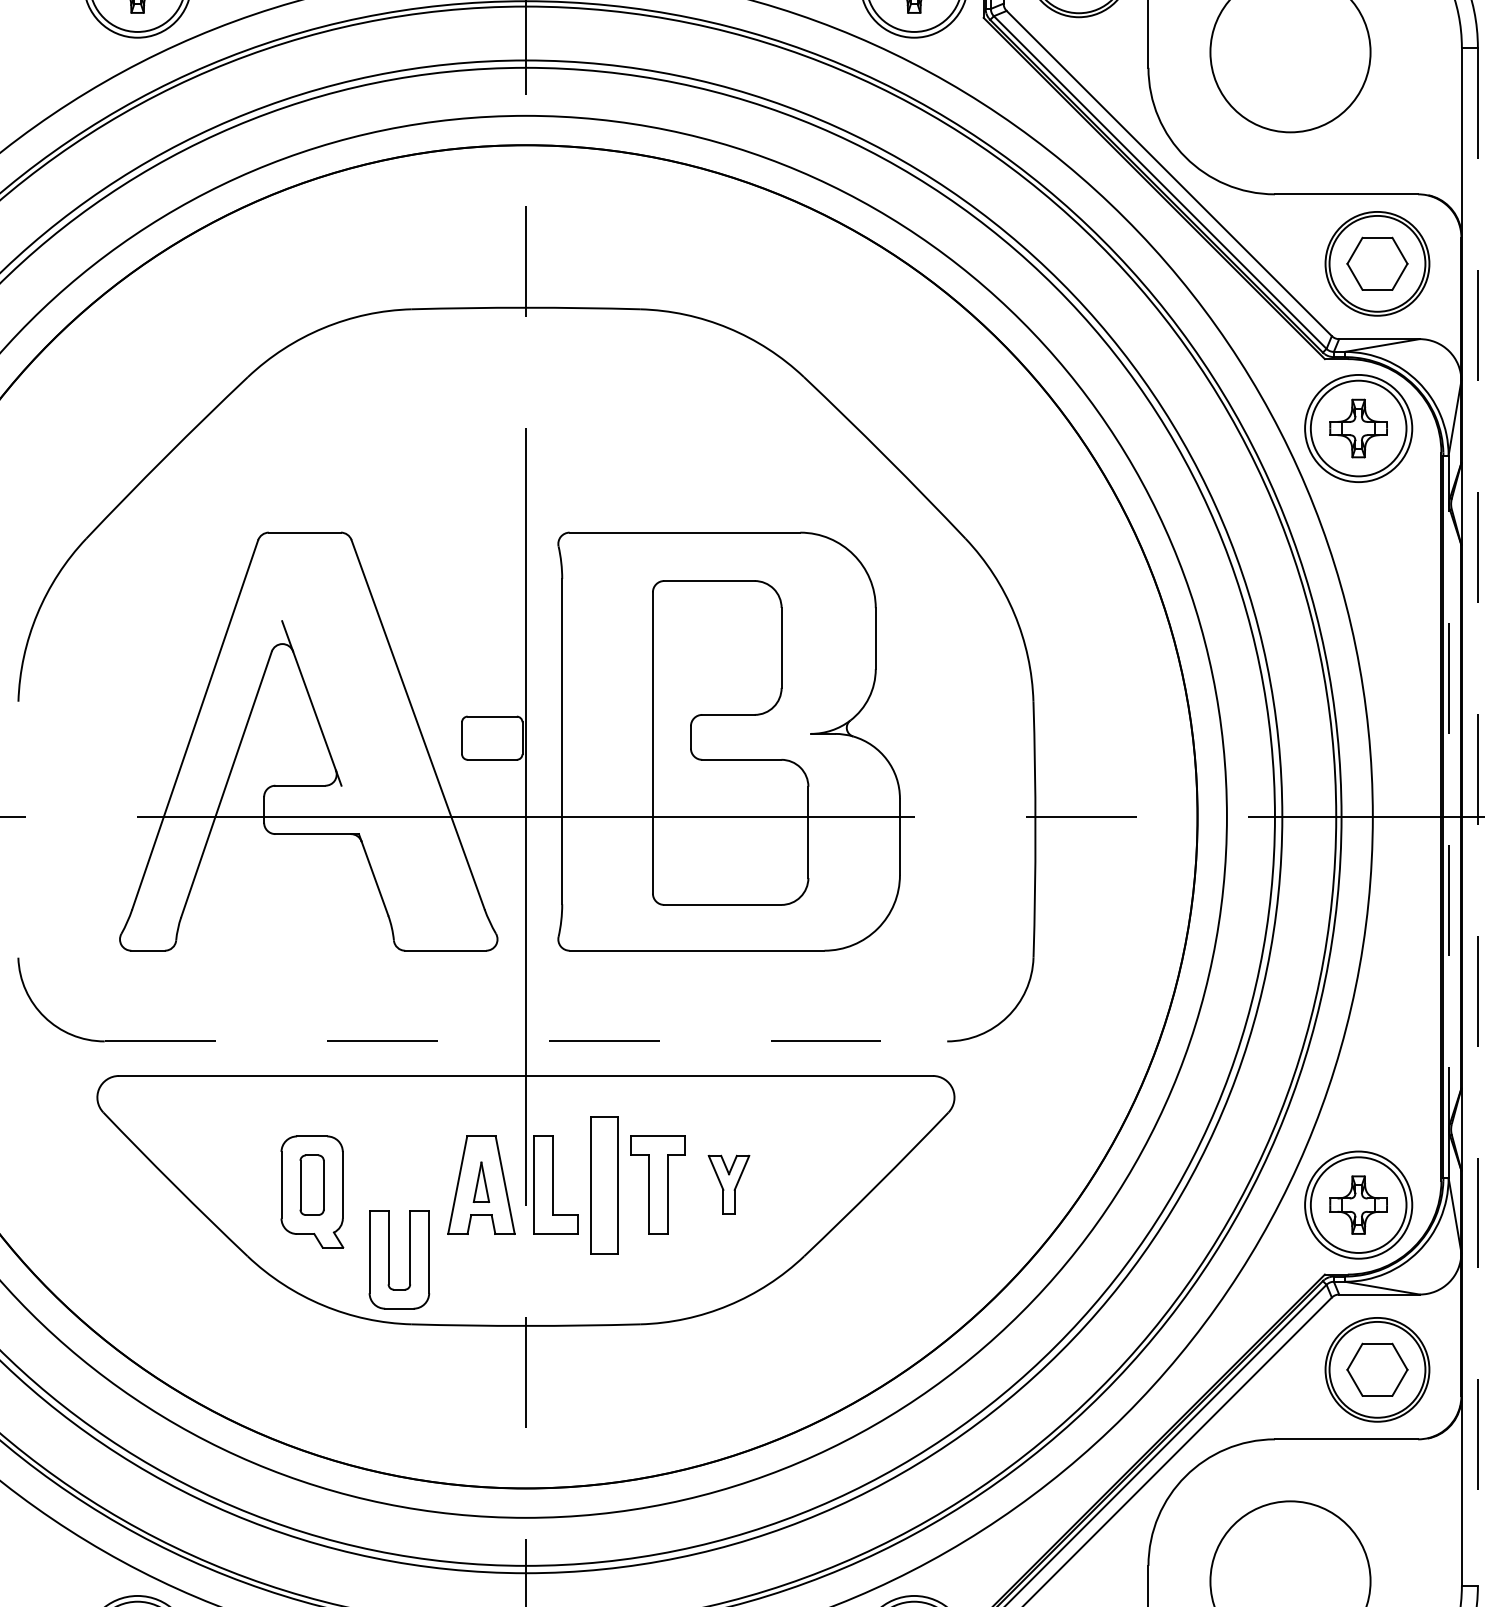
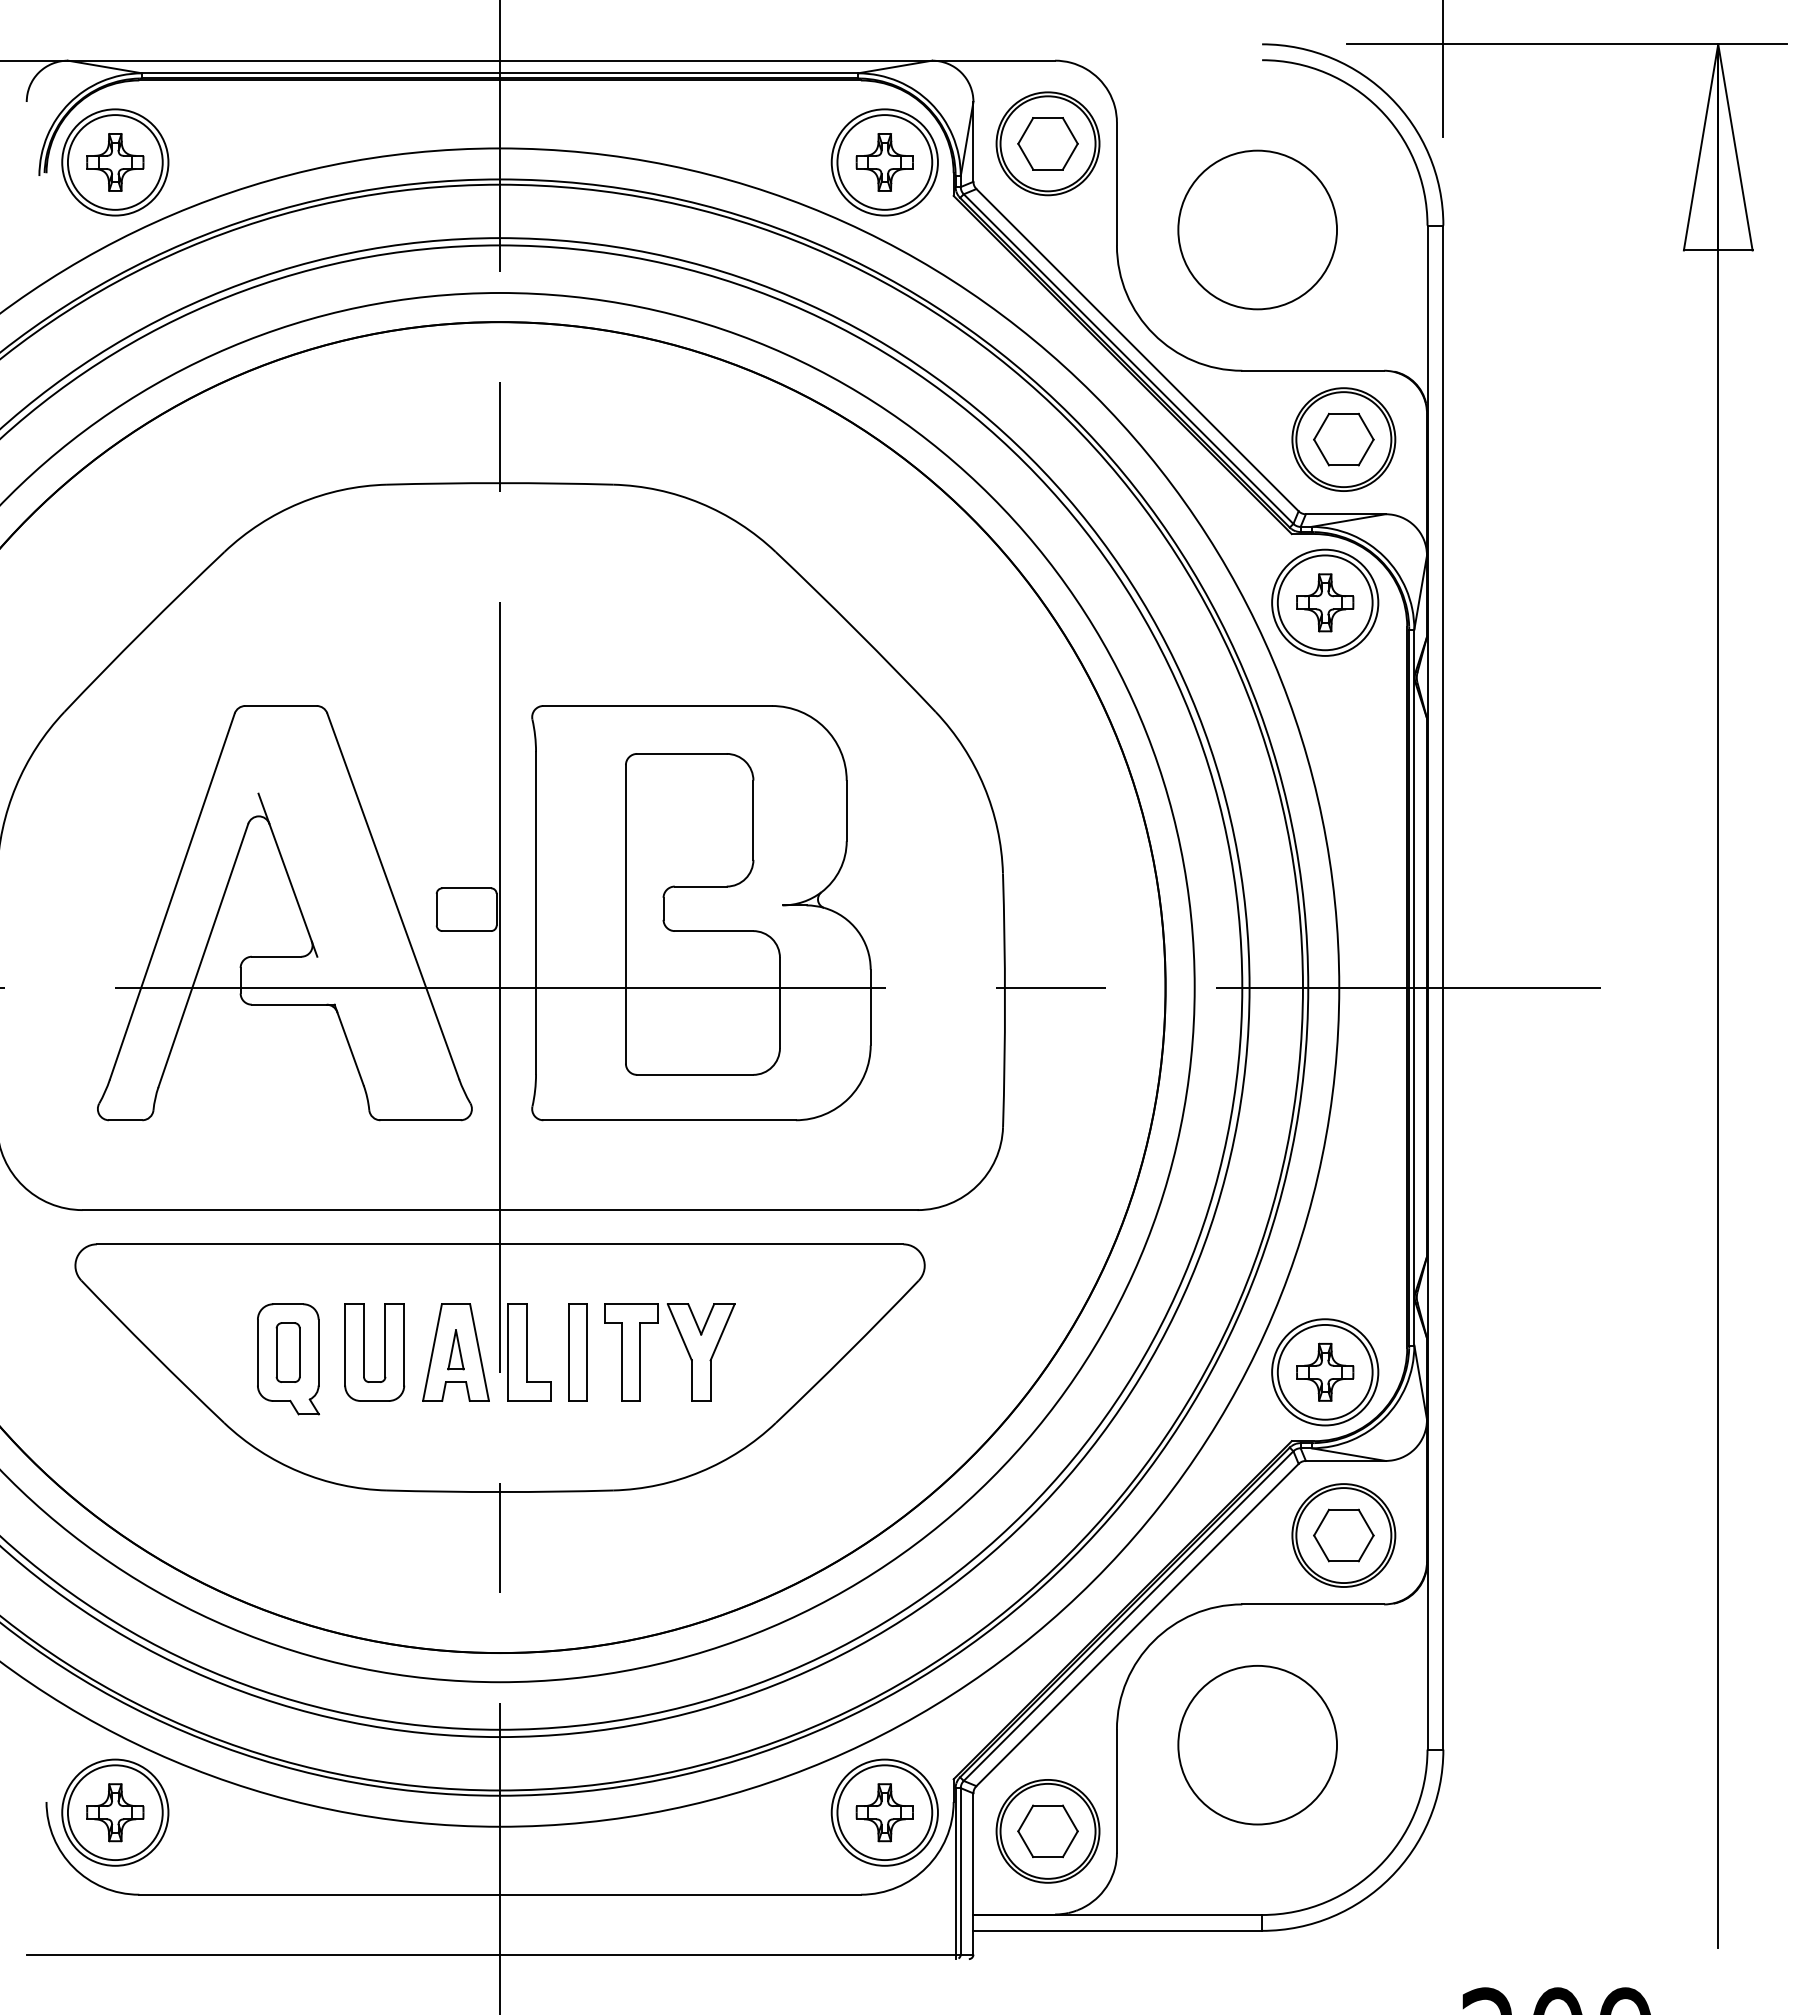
line: (1448, 816) -> (1414, 987), dashed -> solid
line: (1478, 816) -> (1443, 987), dashed -> solid
line: (526, 1041) -> (500, 1210), dashed -> solid
part: (604, 1185) -> (577, 1352), size x0.71
part: (729, 1185) -> (701, 1352), size x1.67
part: (389, 1259) -> (364, 1352), moved

